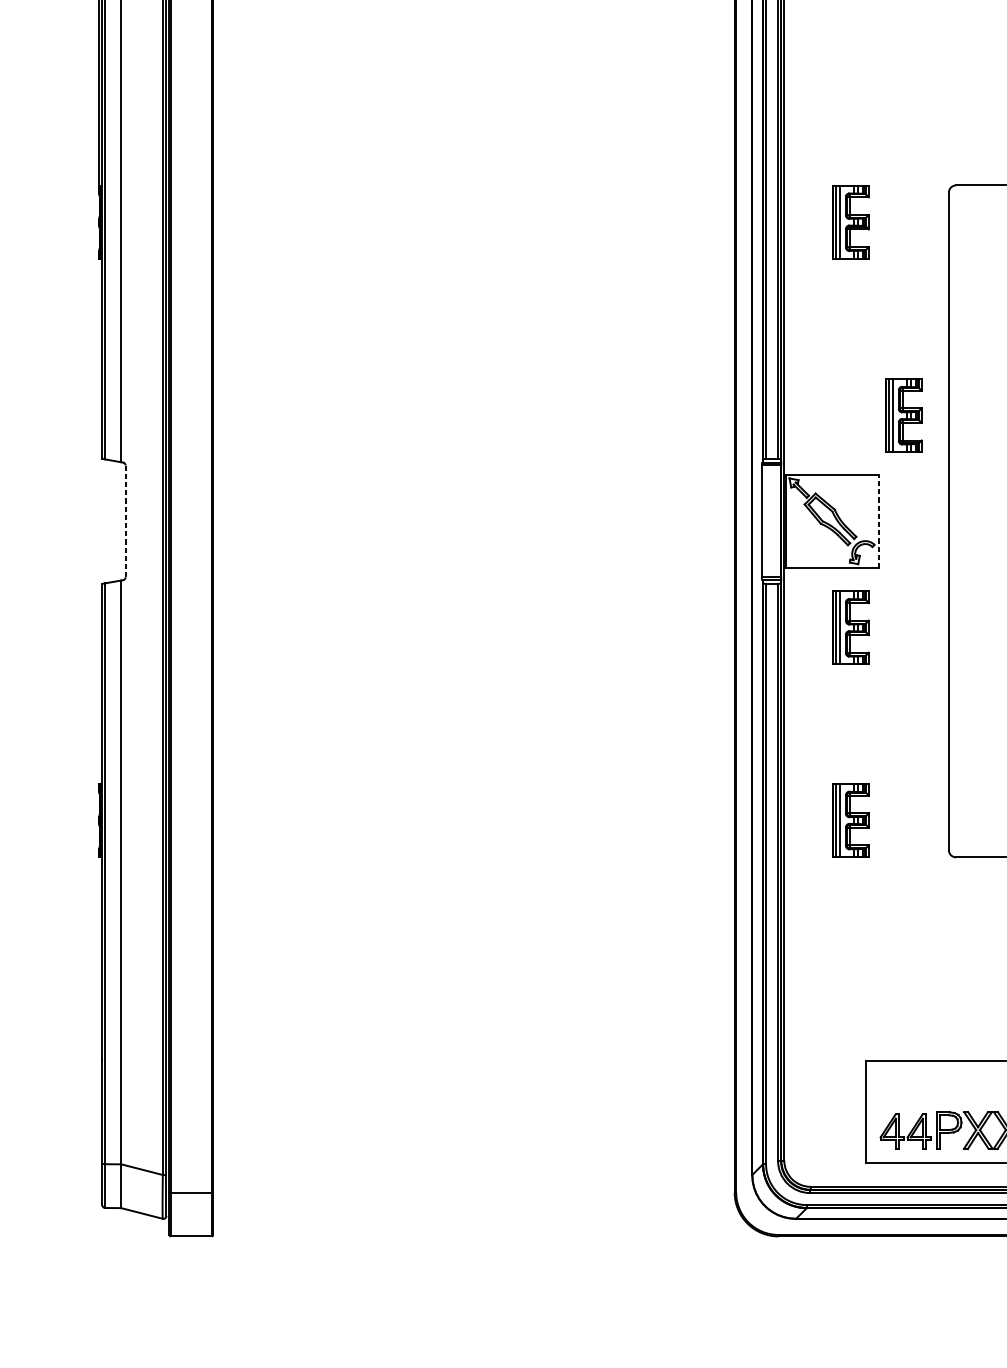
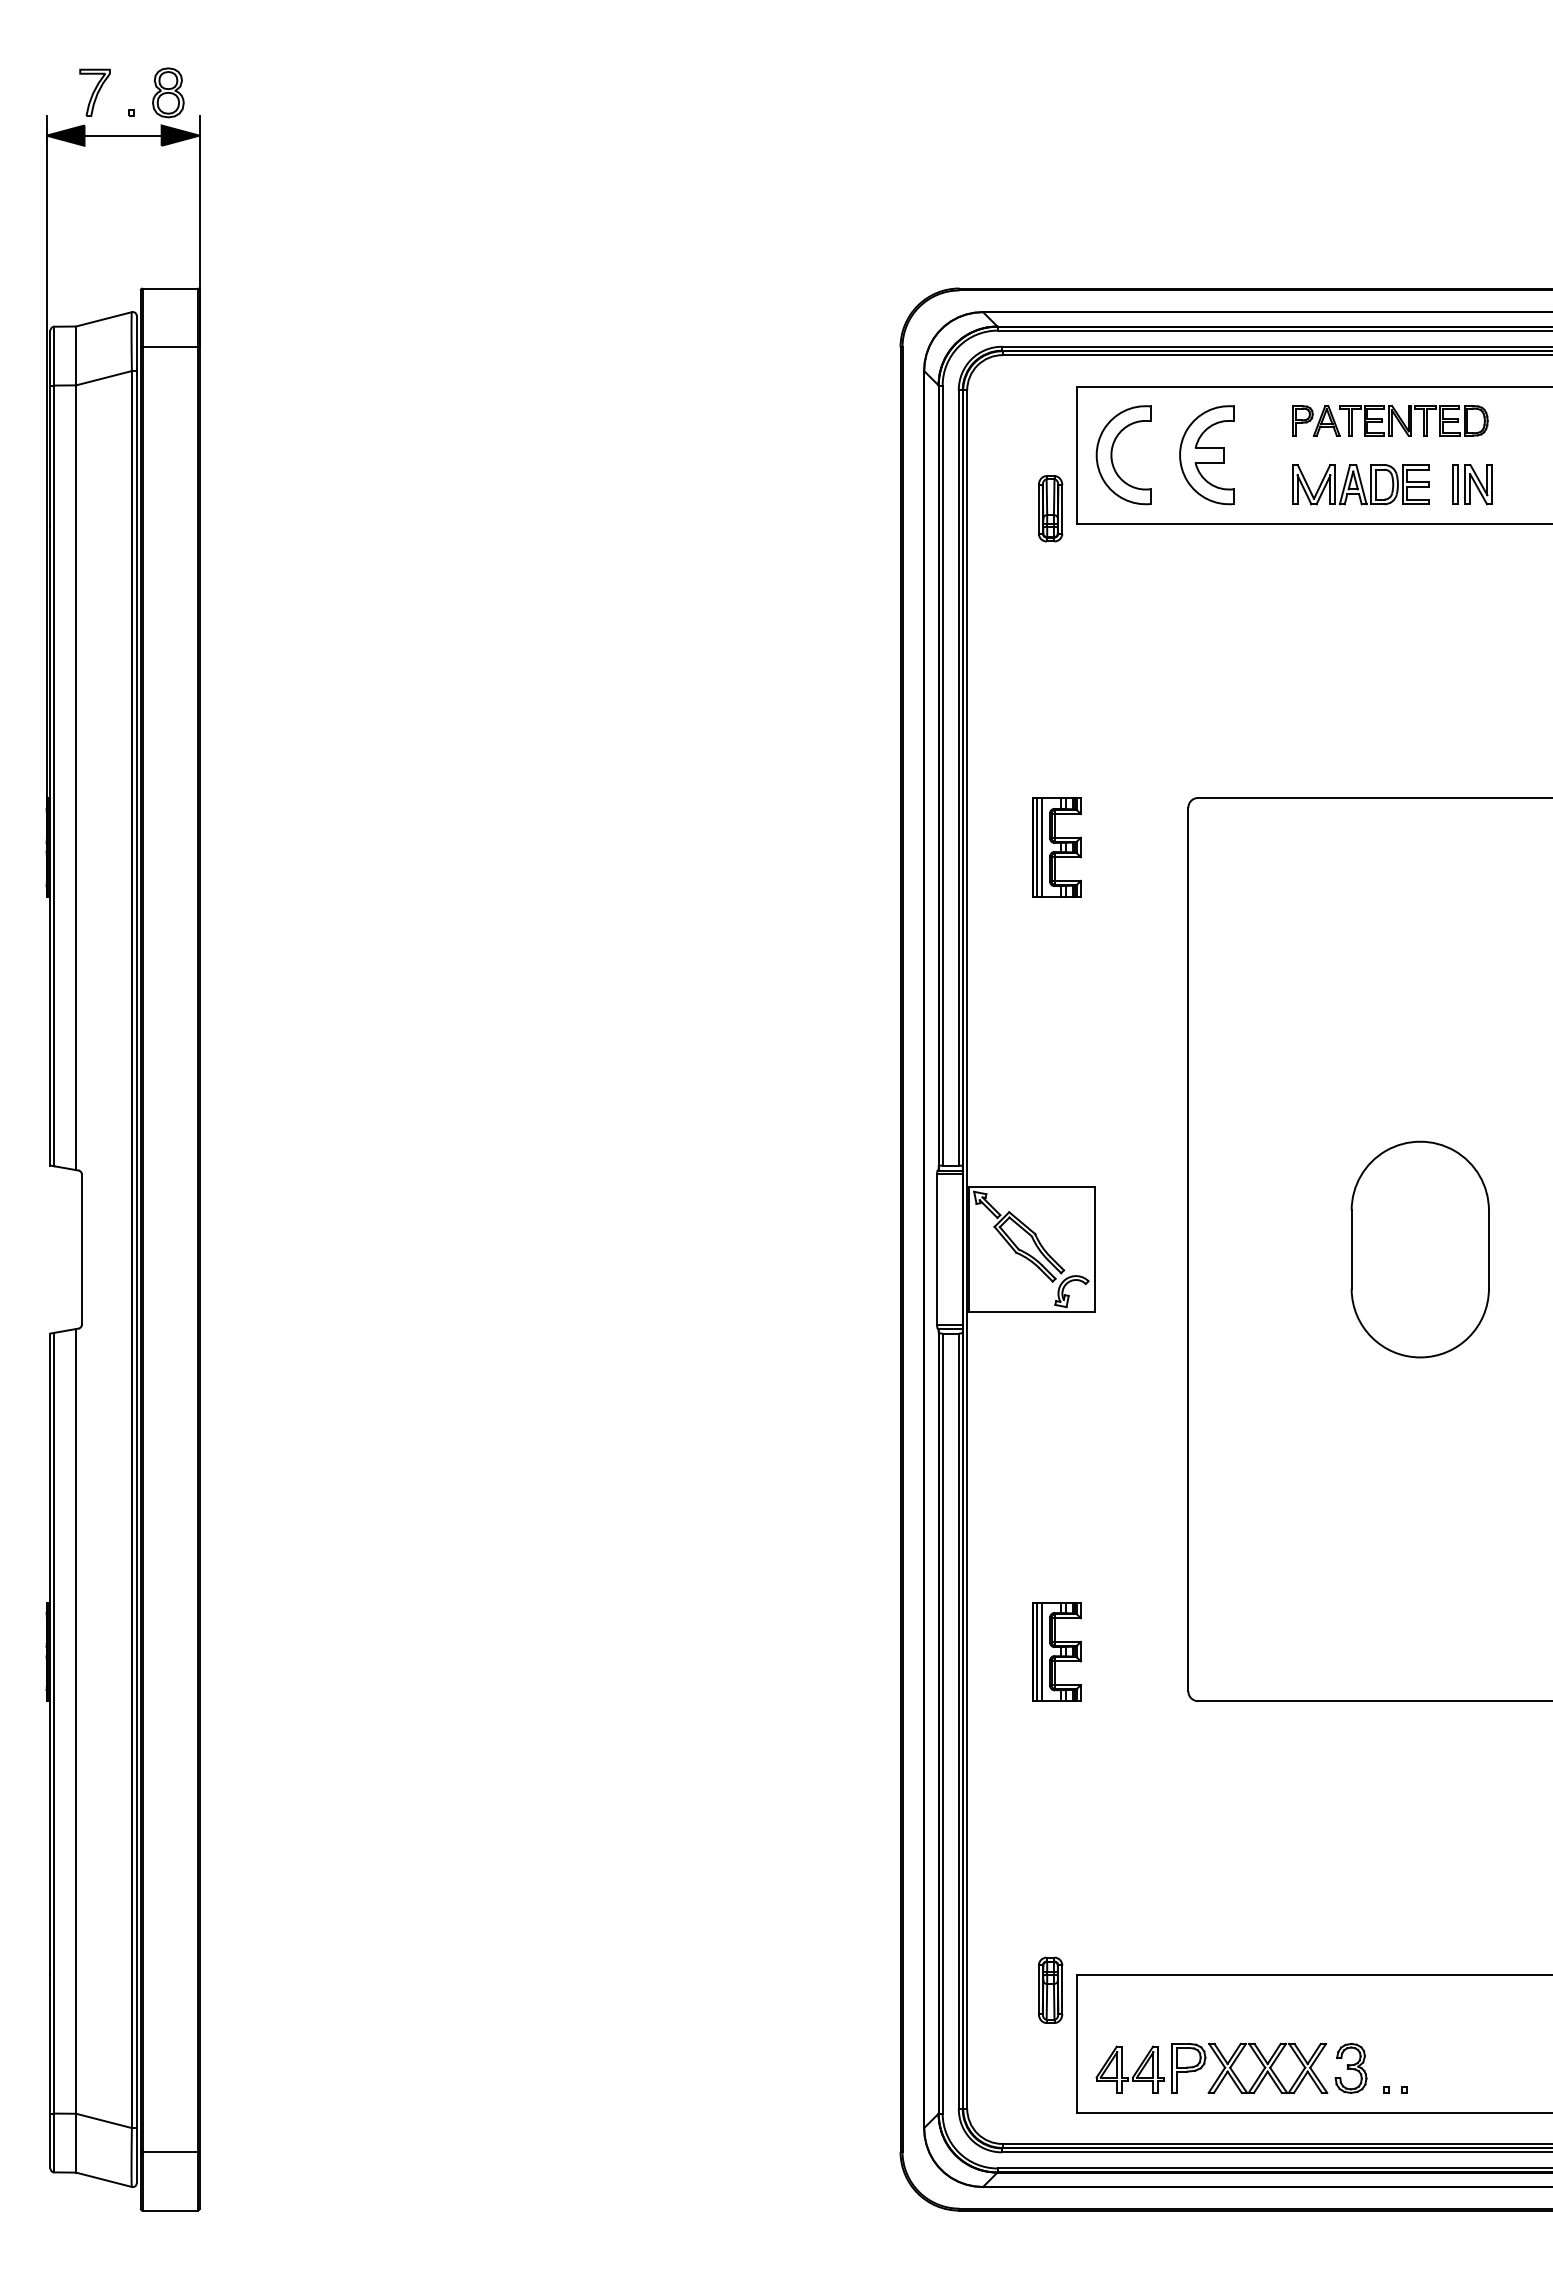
part: (903, 415) -> (1127, 1107), removed
line: (125, 521) -> (81, 1249), dashed -> solid
line: (879, 521) -> (1094, 1249), dashed -> solid
part: (850, 627) -> (1056, 1392), removed
part: (846, 1071) -> (1050, 1989), added

